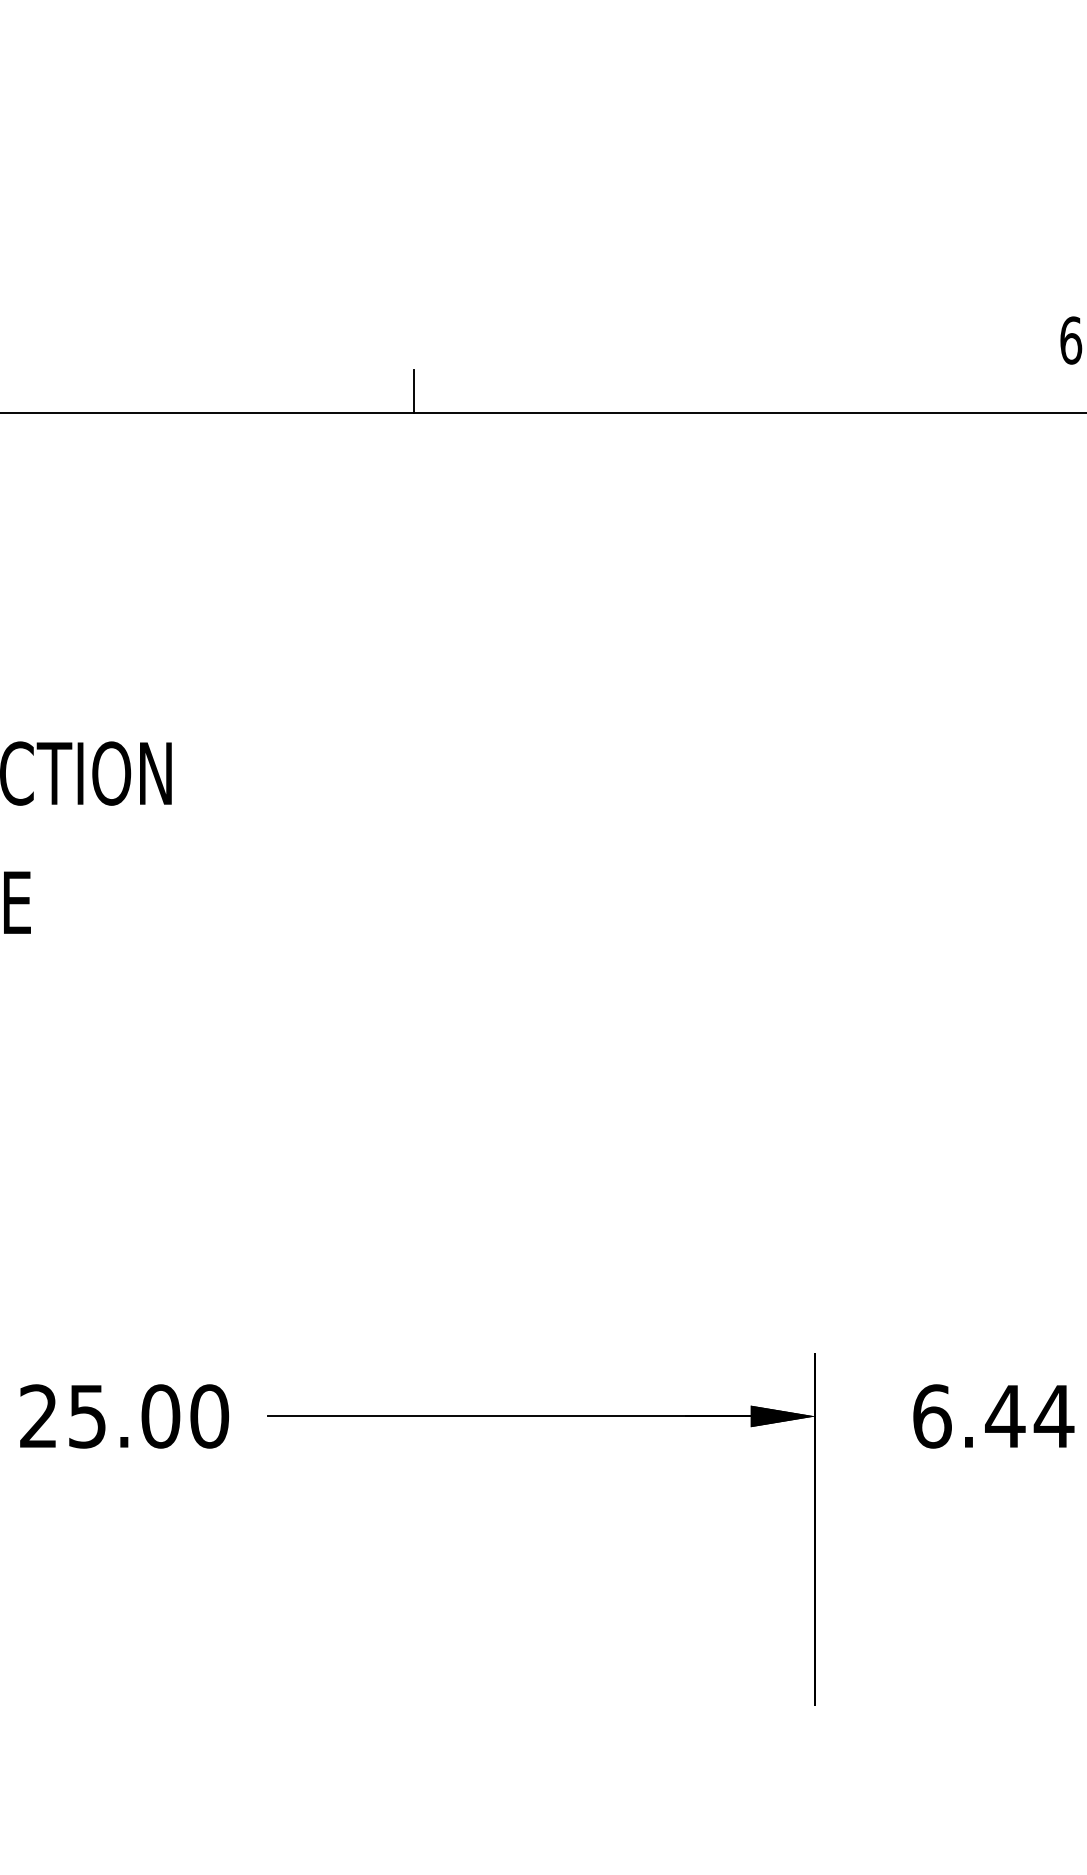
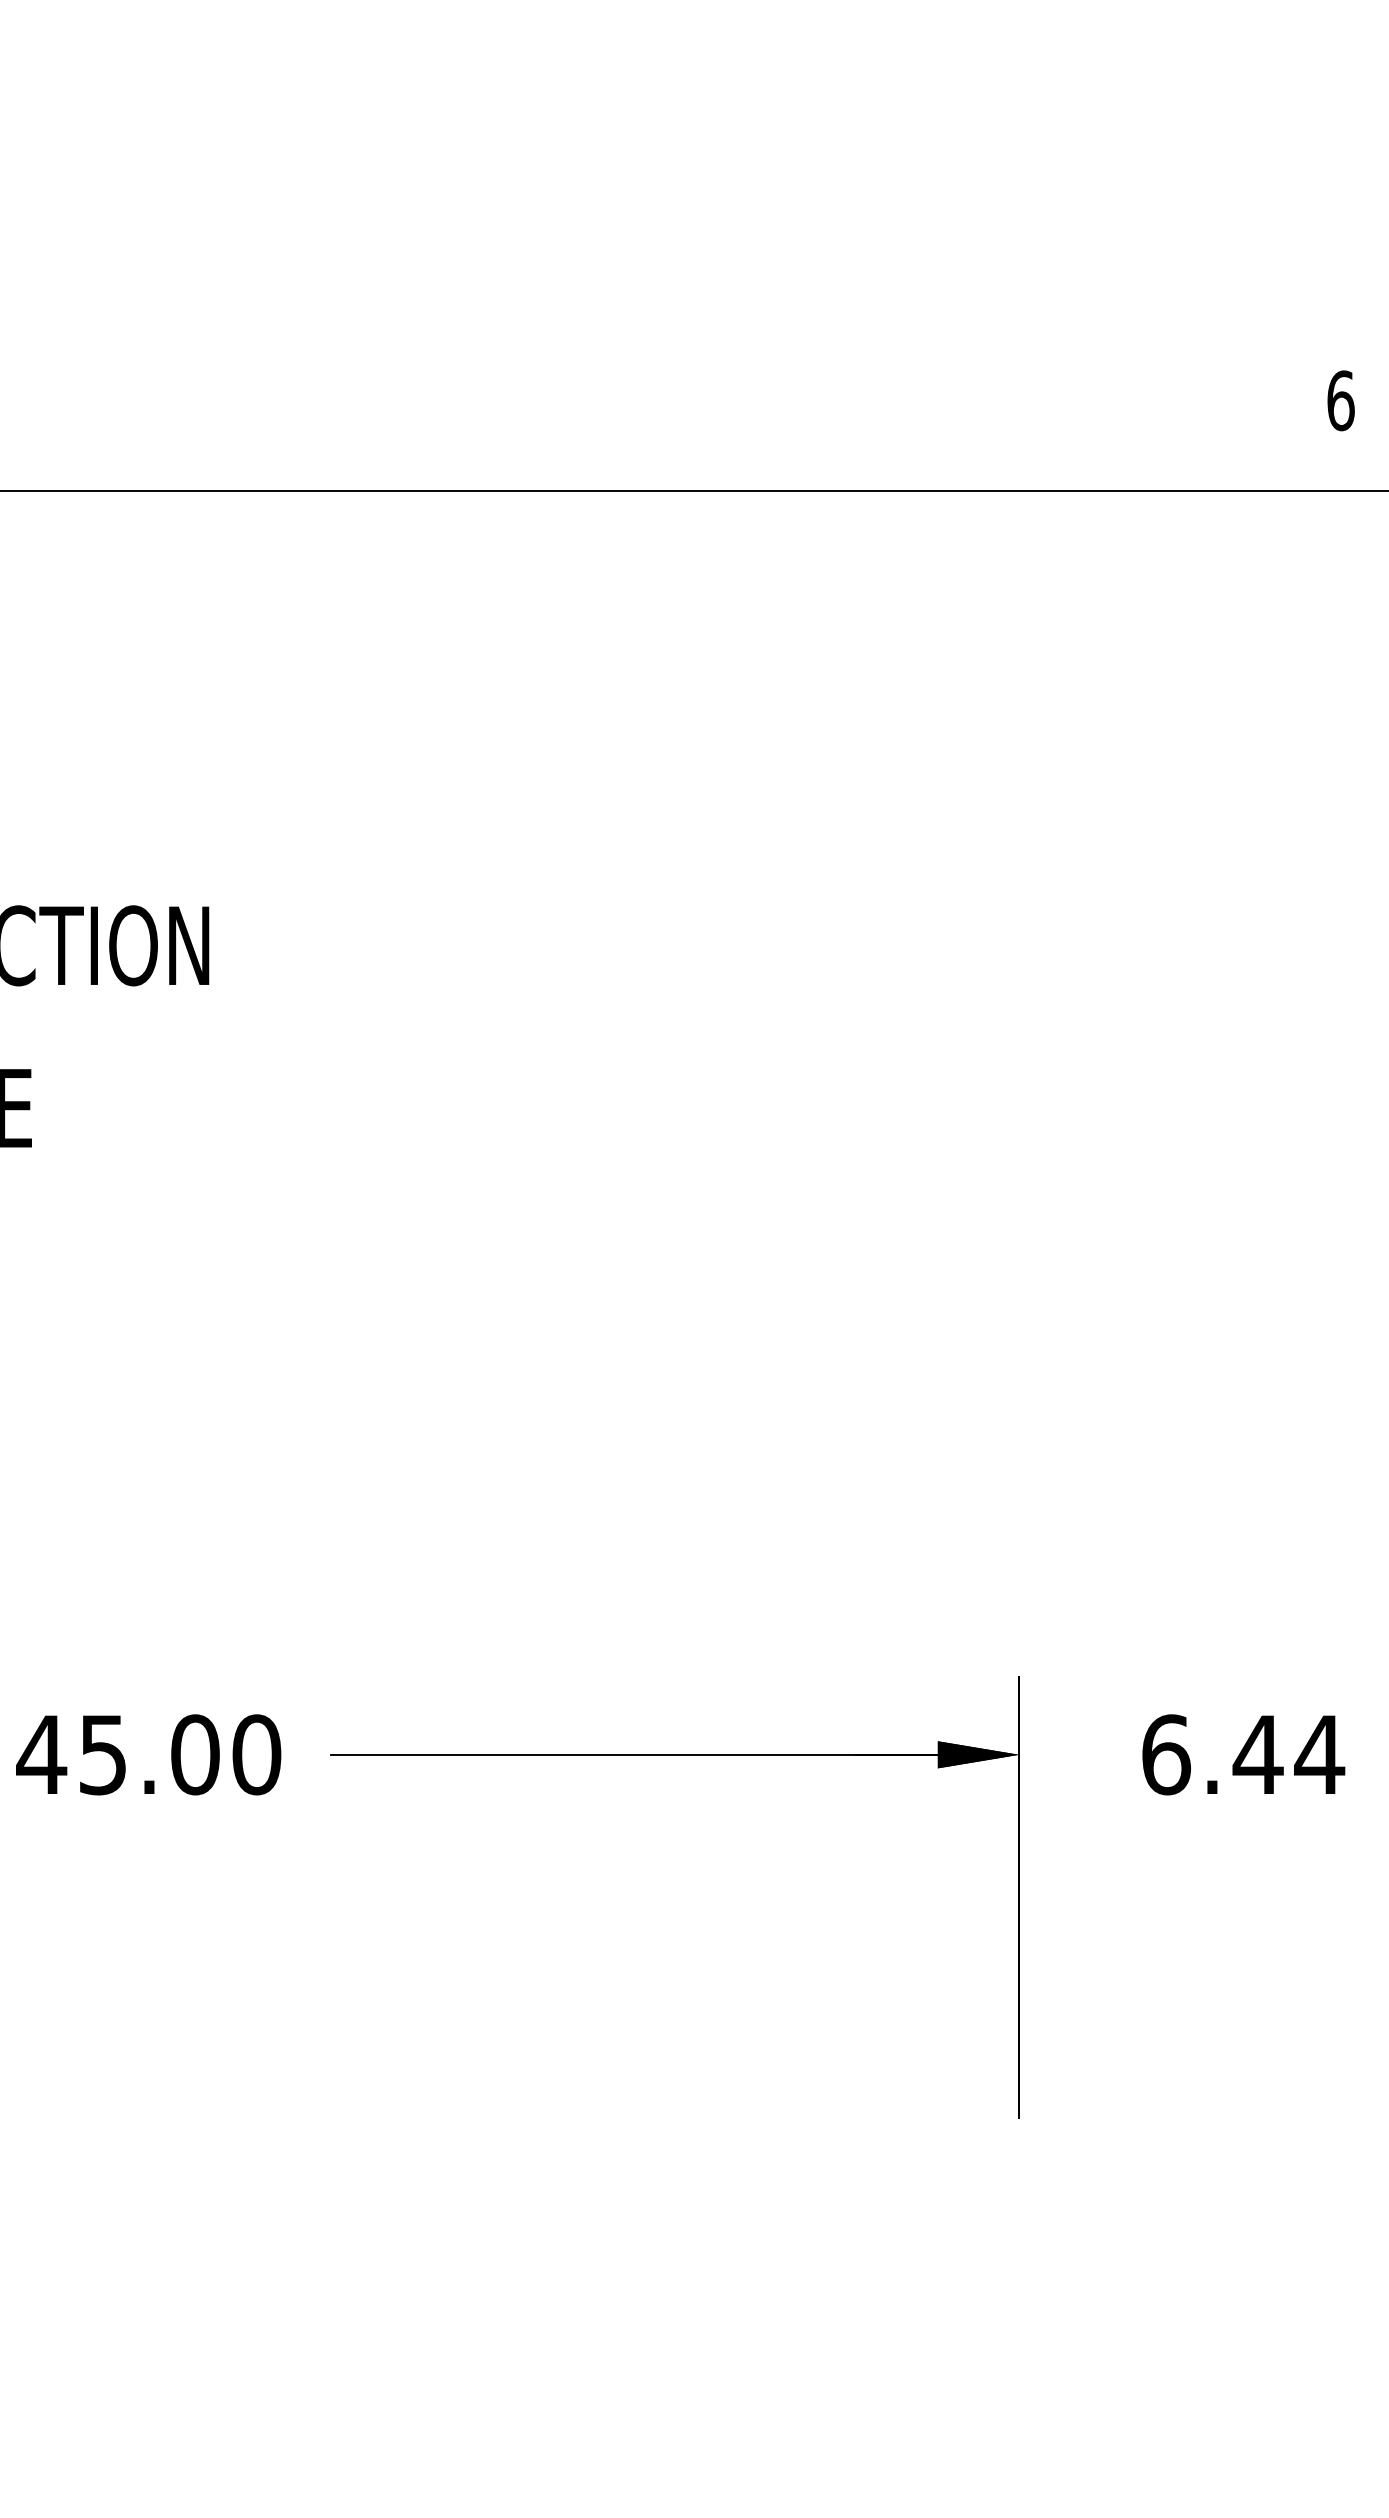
line: (414, 391) -> (514, 464), removed
text: (38, 1415) -> (41, 1753), 25.00 -> 45.00

